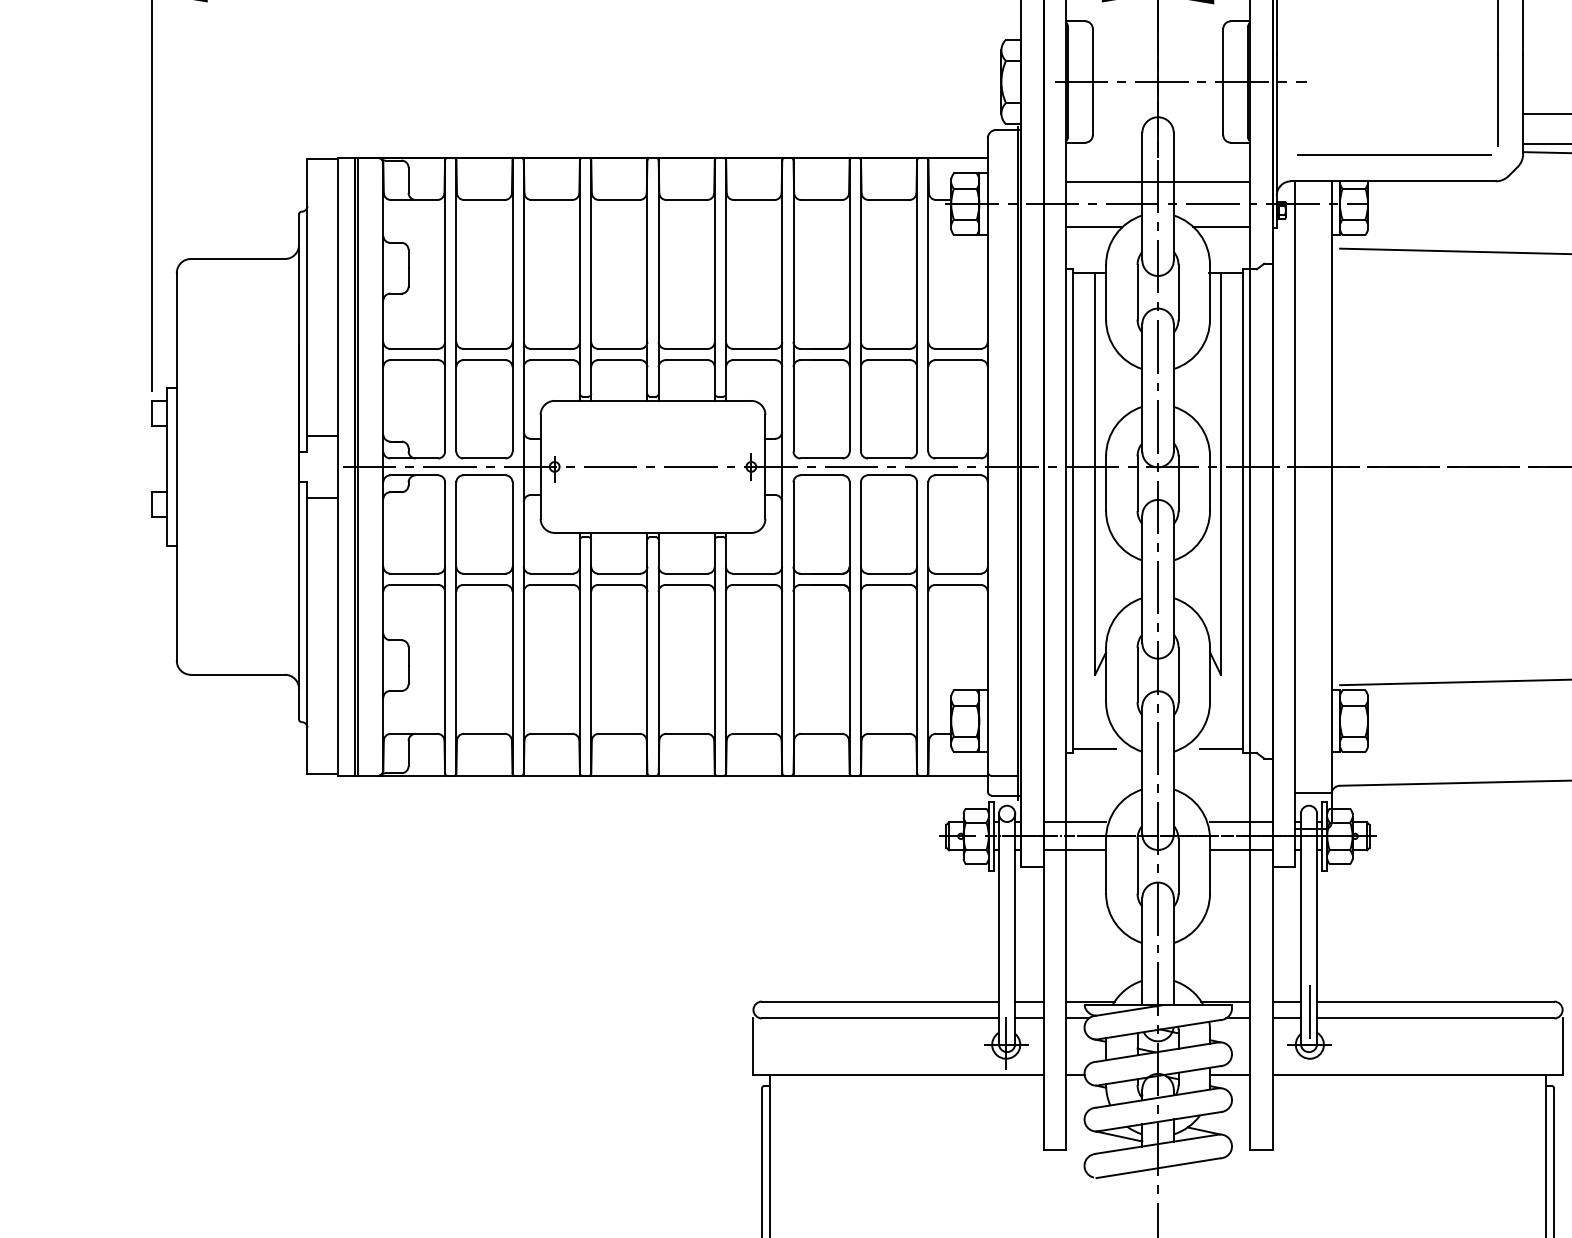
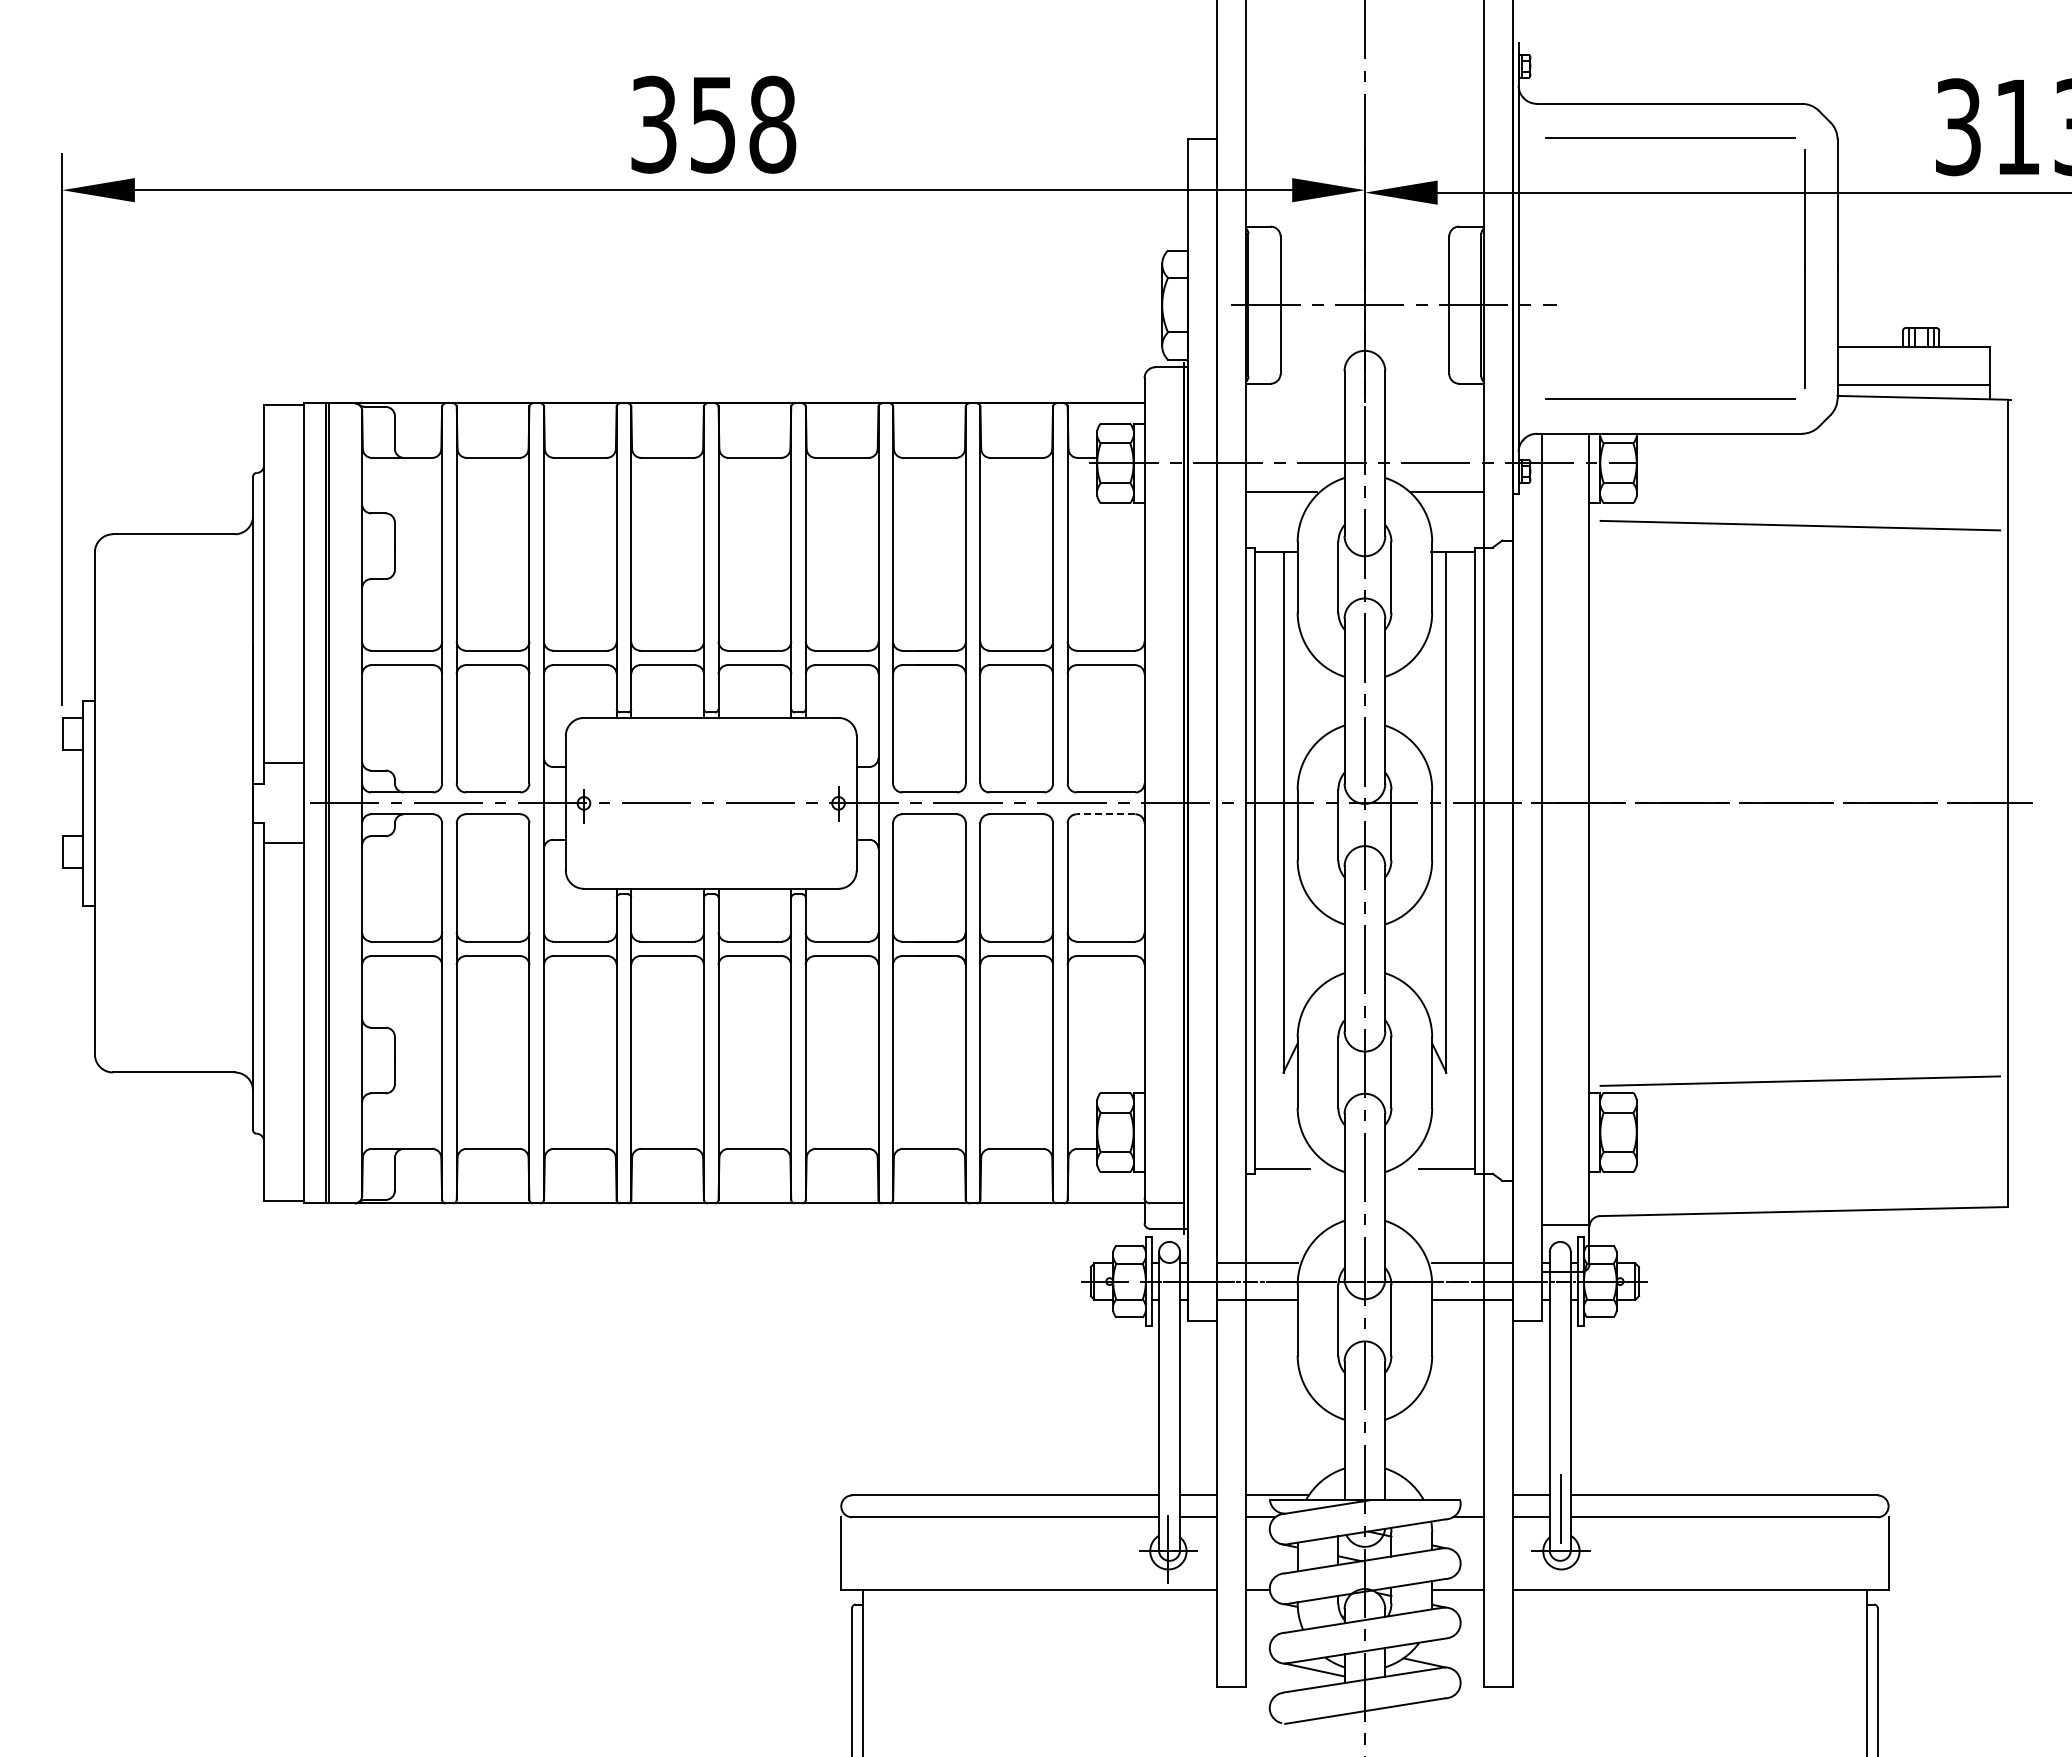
line: (1157, 181) -> (1364, 434), removed
line: (957, 475) -> (1105, 814), solid -> dashed
line: (1225, 1001) -> (1452, 1495), removed

